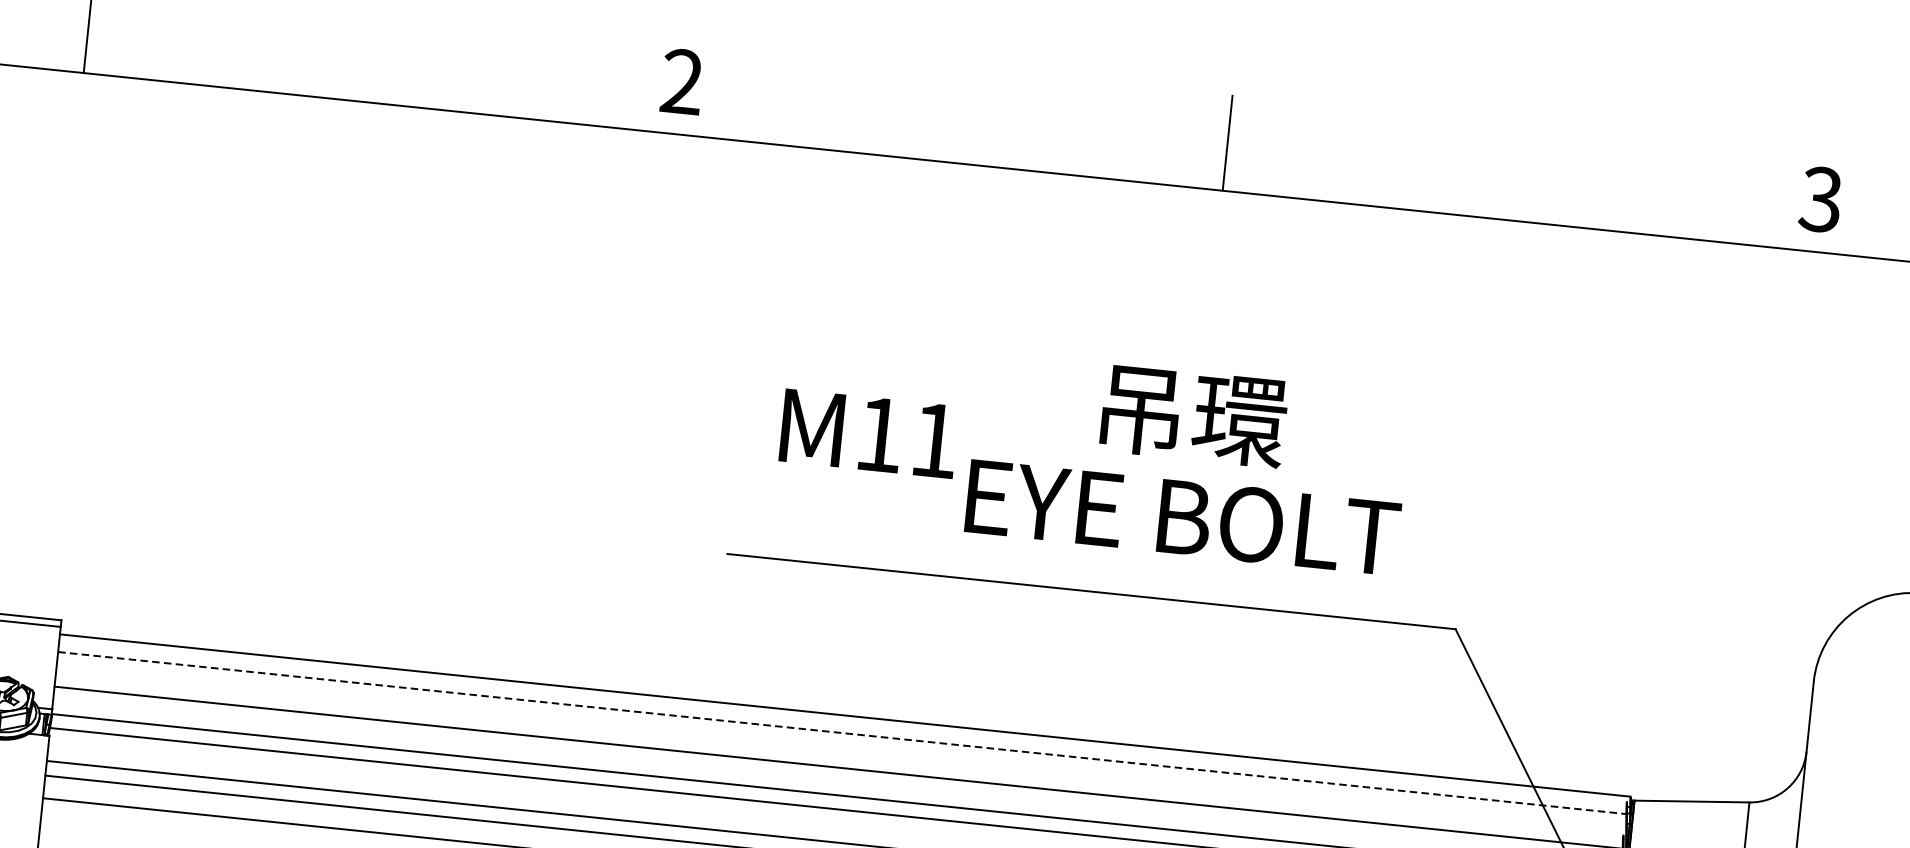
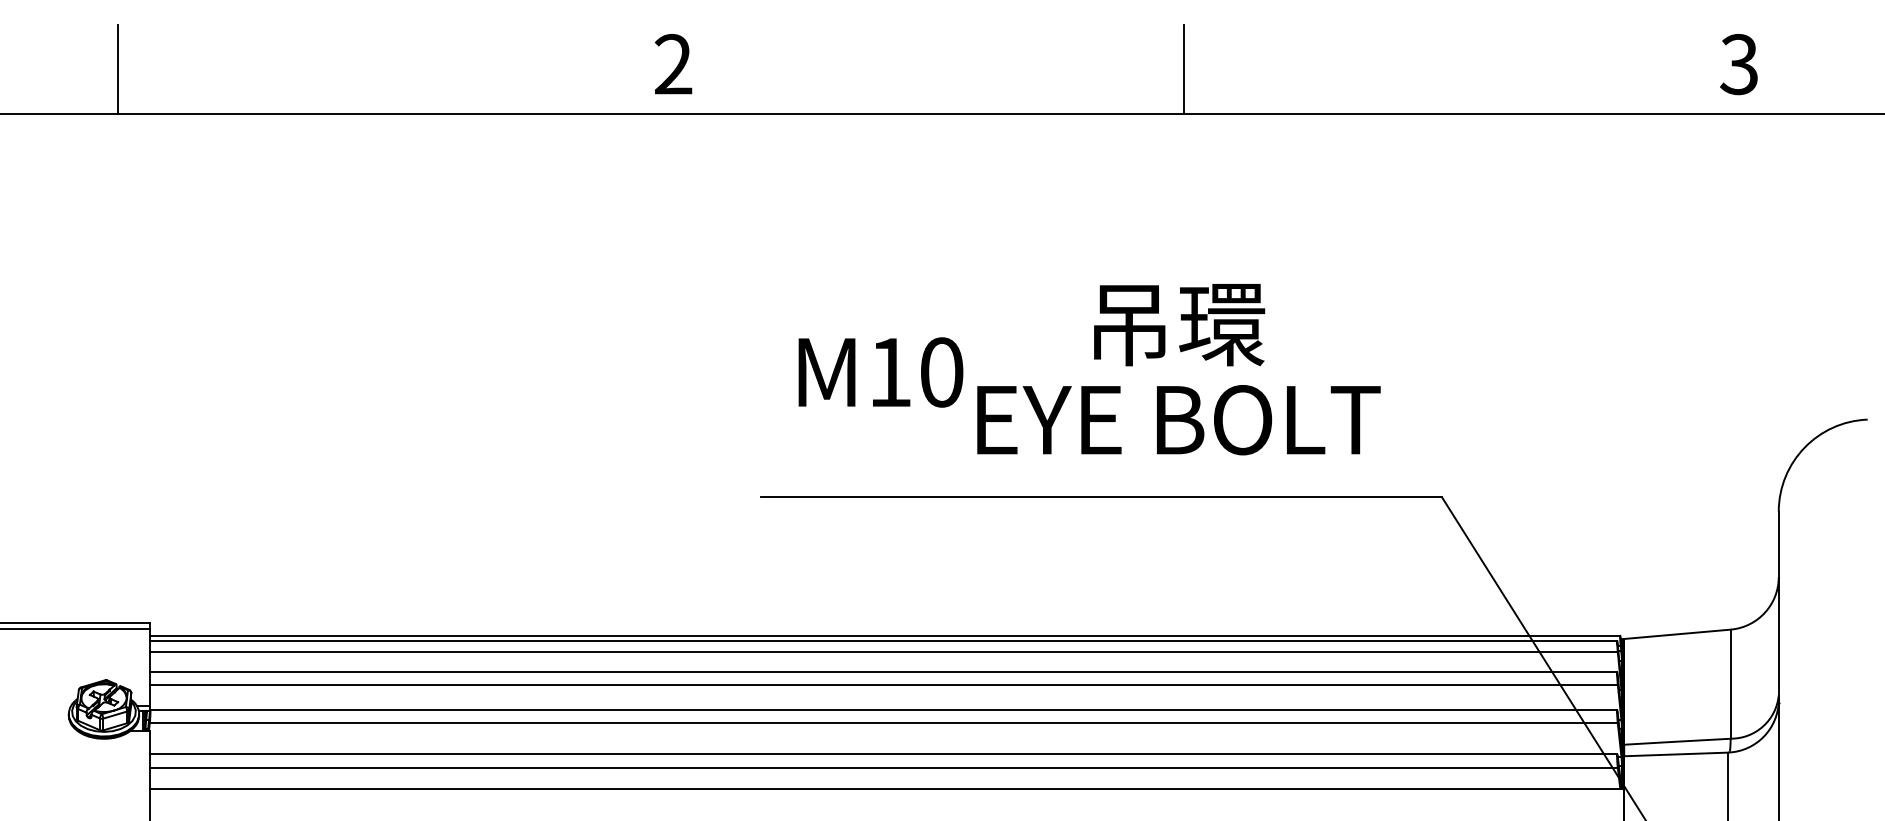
text: (935, 440) -> (942, 372), M11 -> M10
line: (843, 720) -> (883, 640), added
line: (841, 733) -> (883, 652), dashed -> solid
line: (839, 754) -> (883, 672), added

